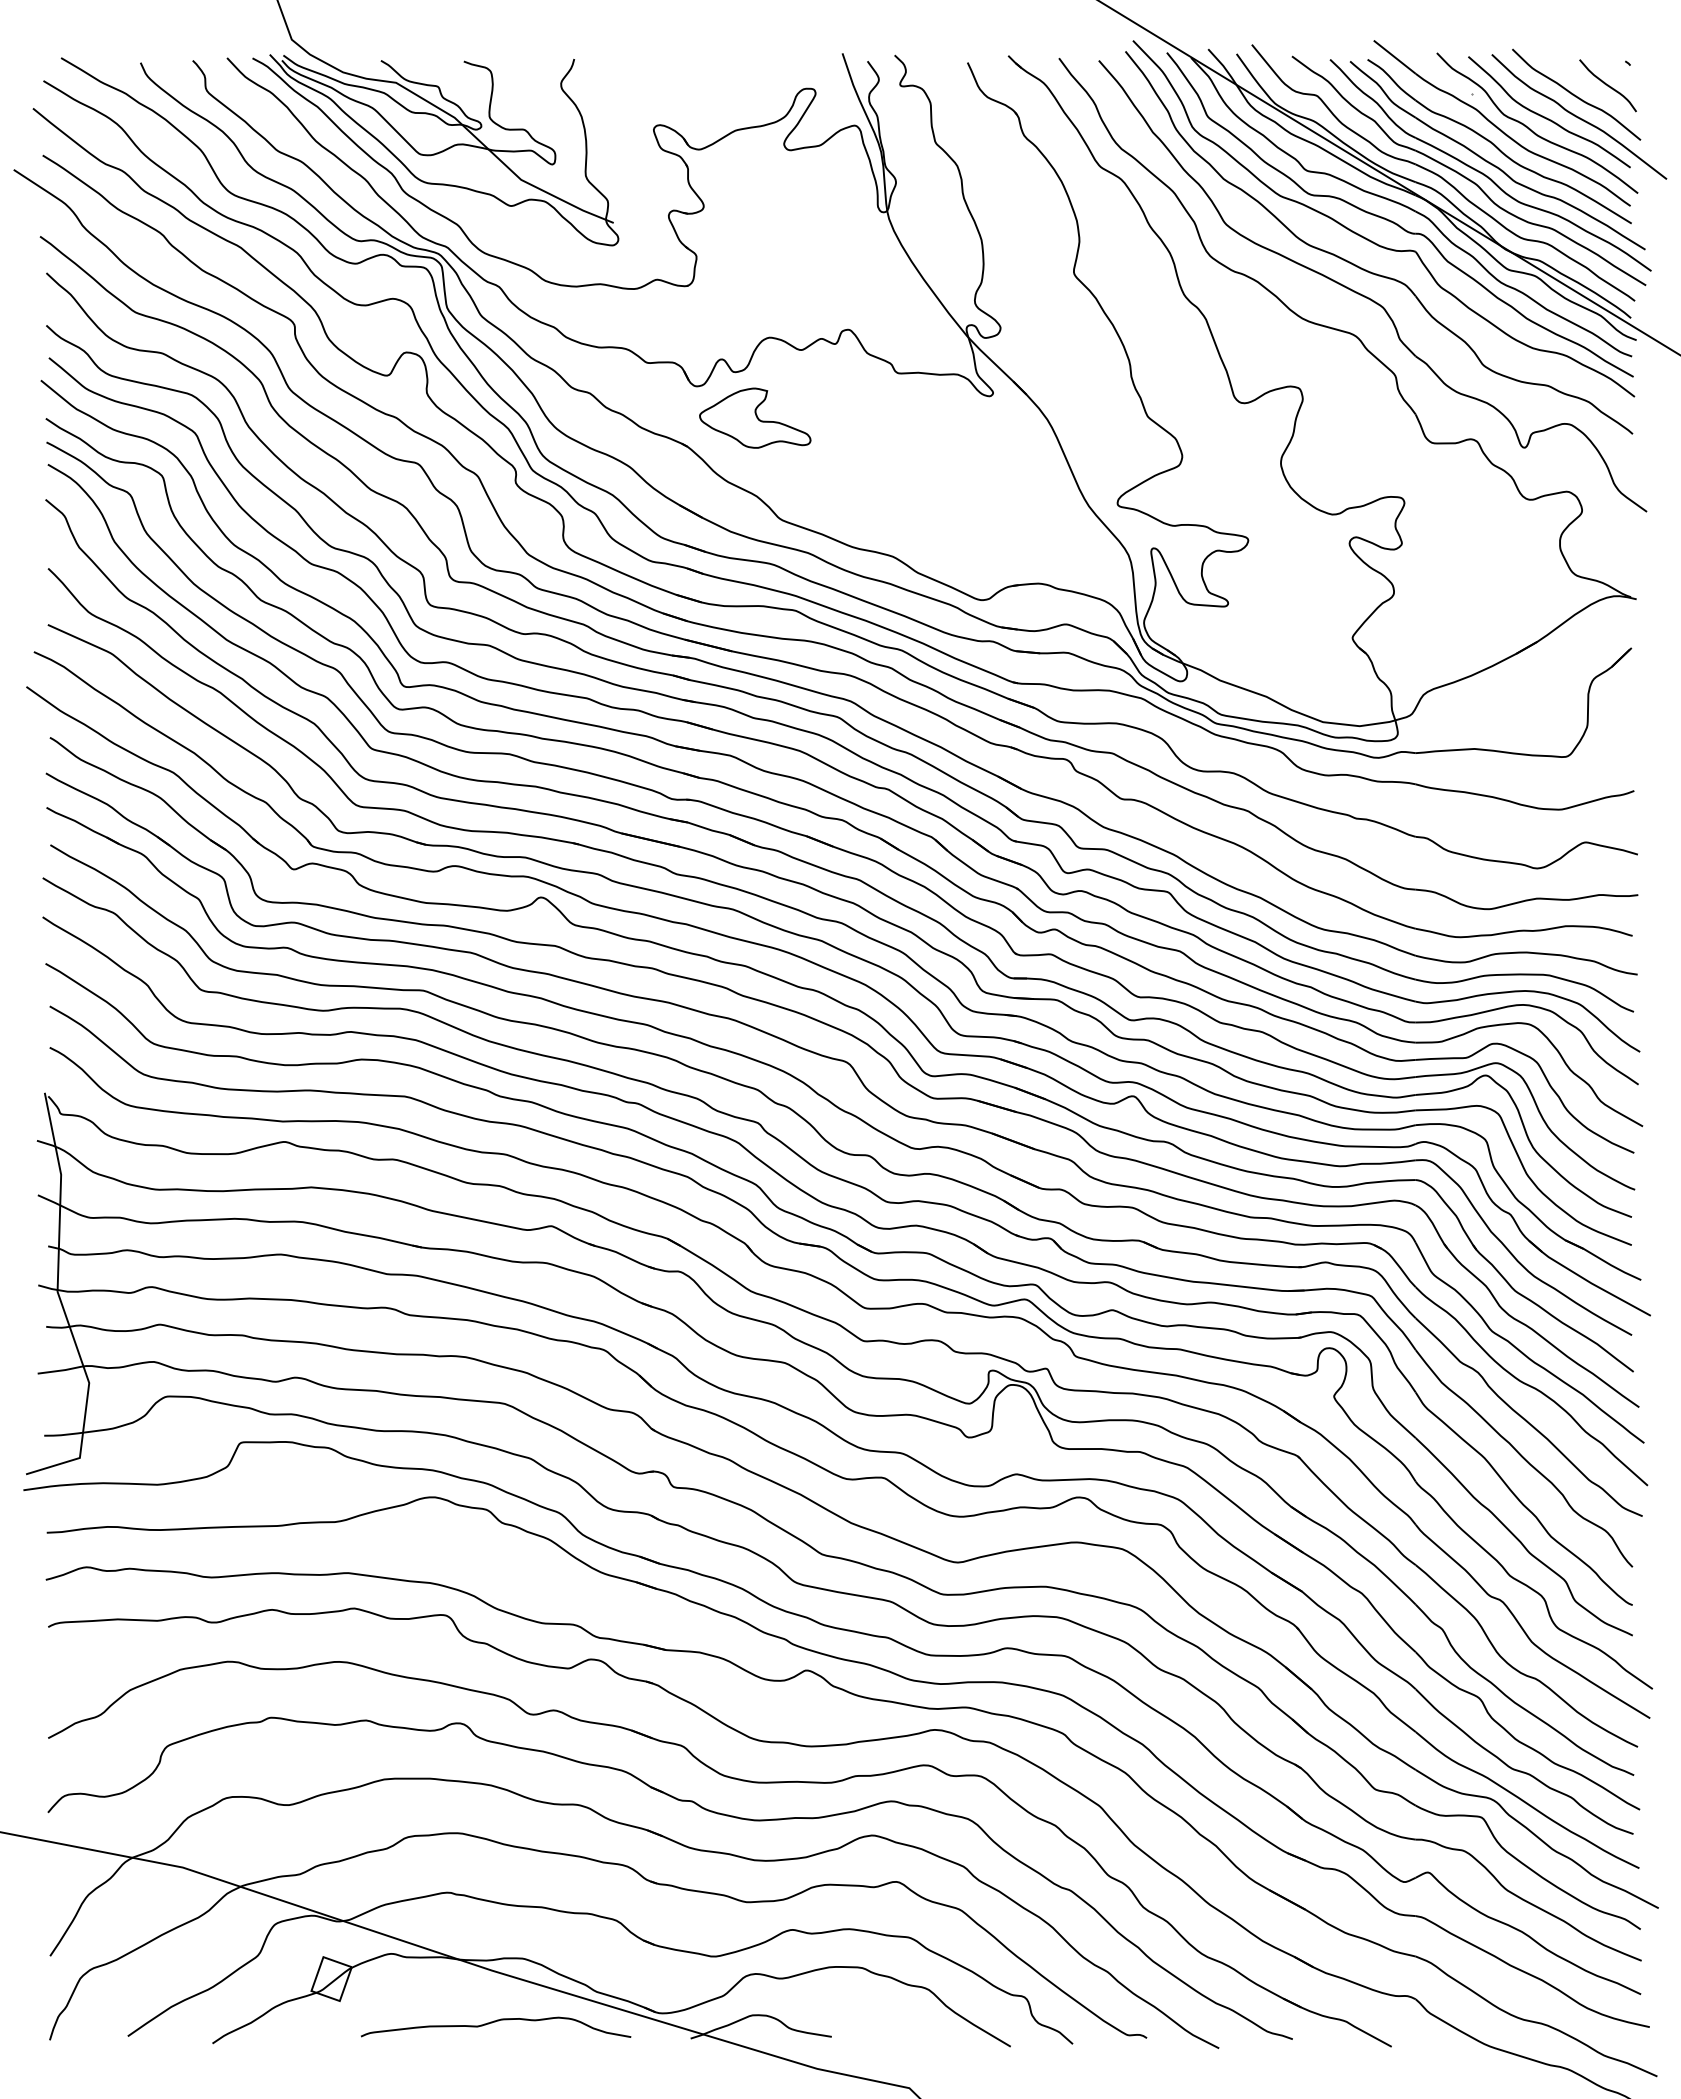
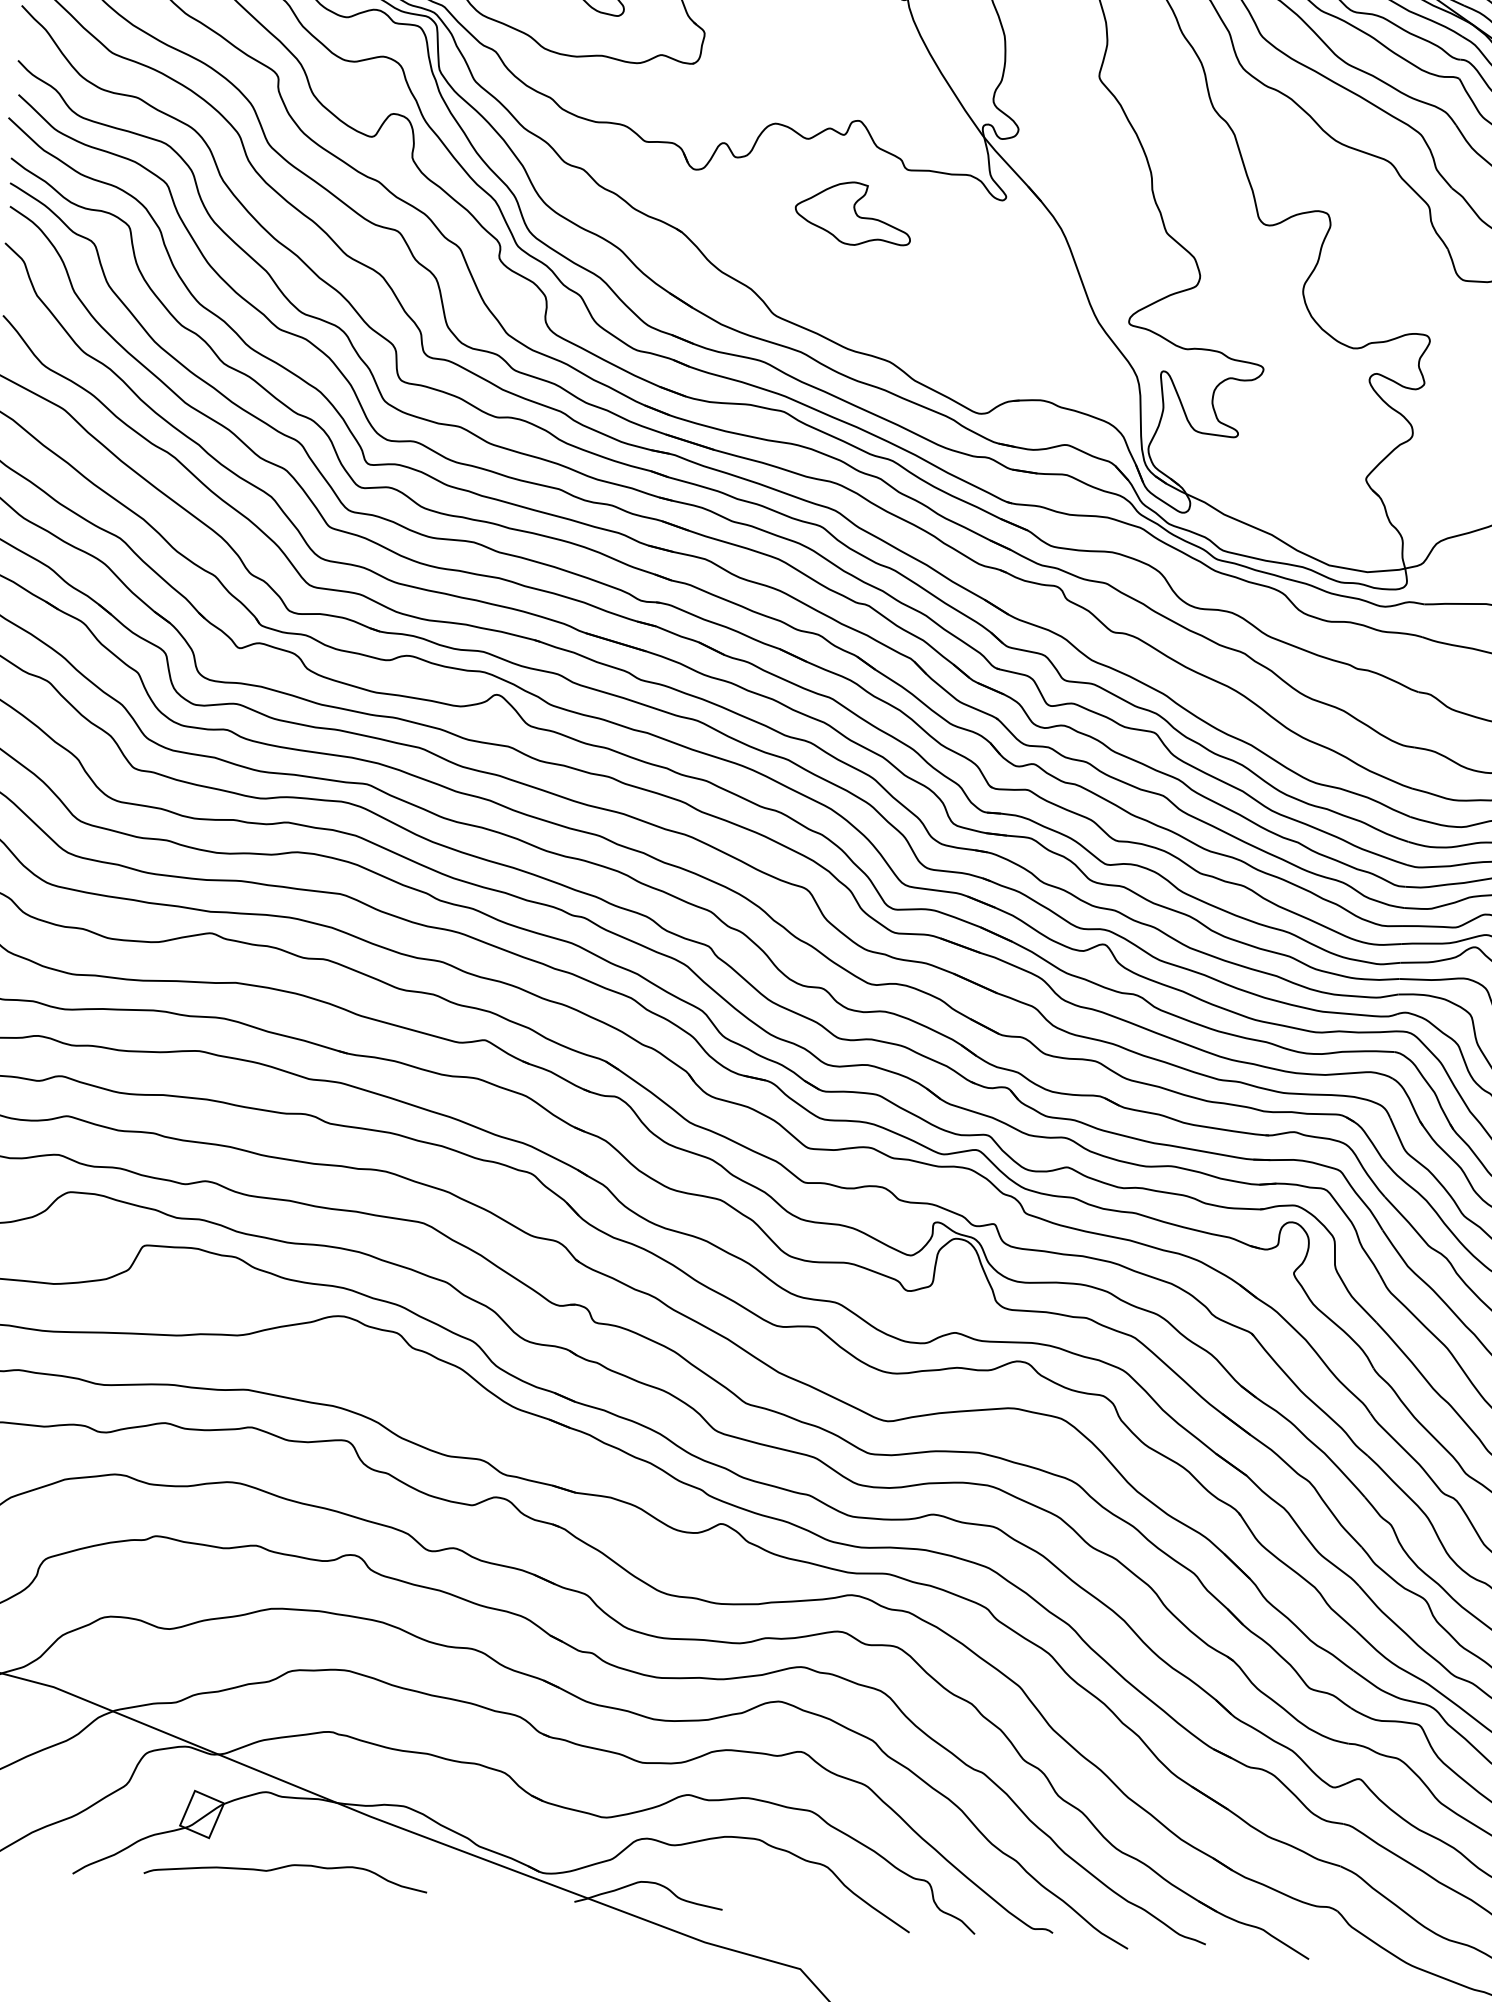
part: (755, 417) -> (853, 212), moved
curve: (495, 2022) -> (285, 1867), moved

